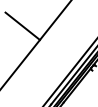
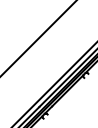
line: (22, 25) -> (19, 25), removed

